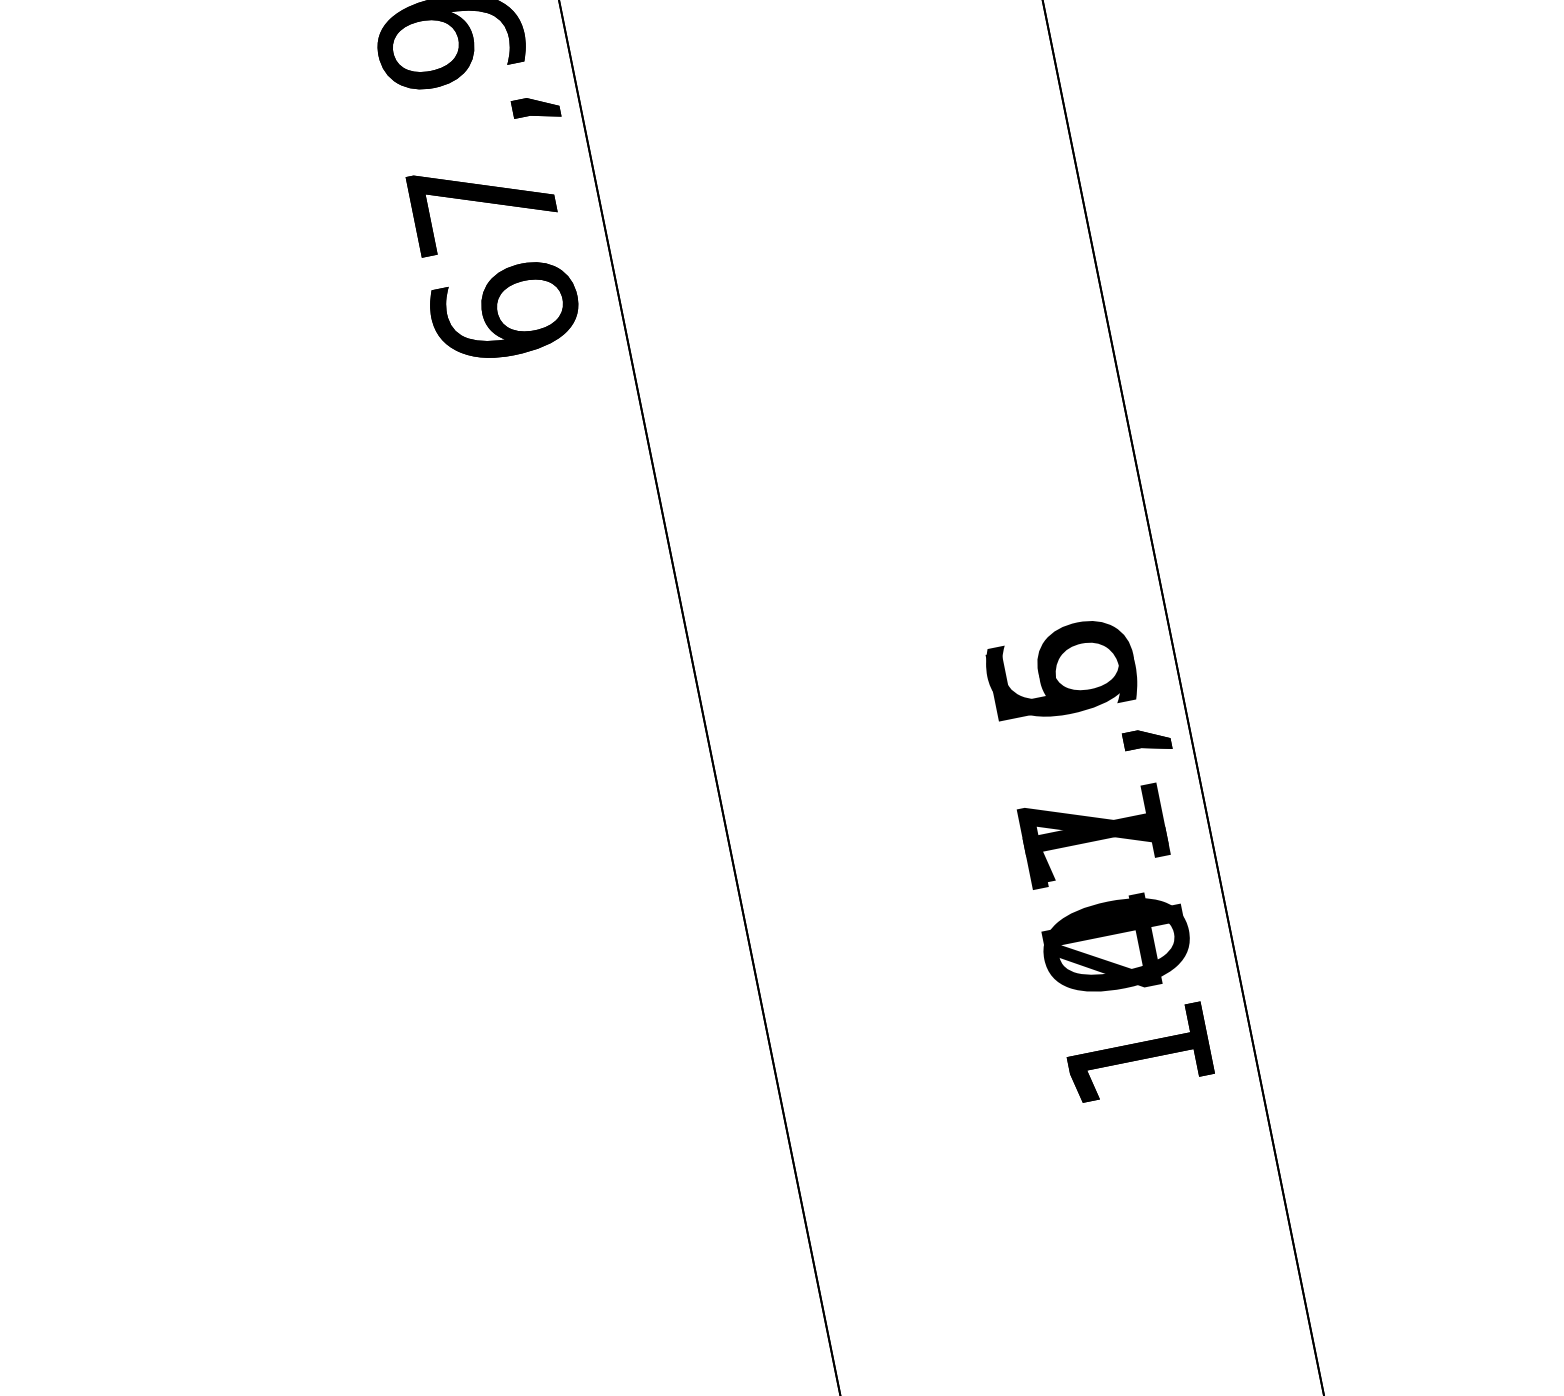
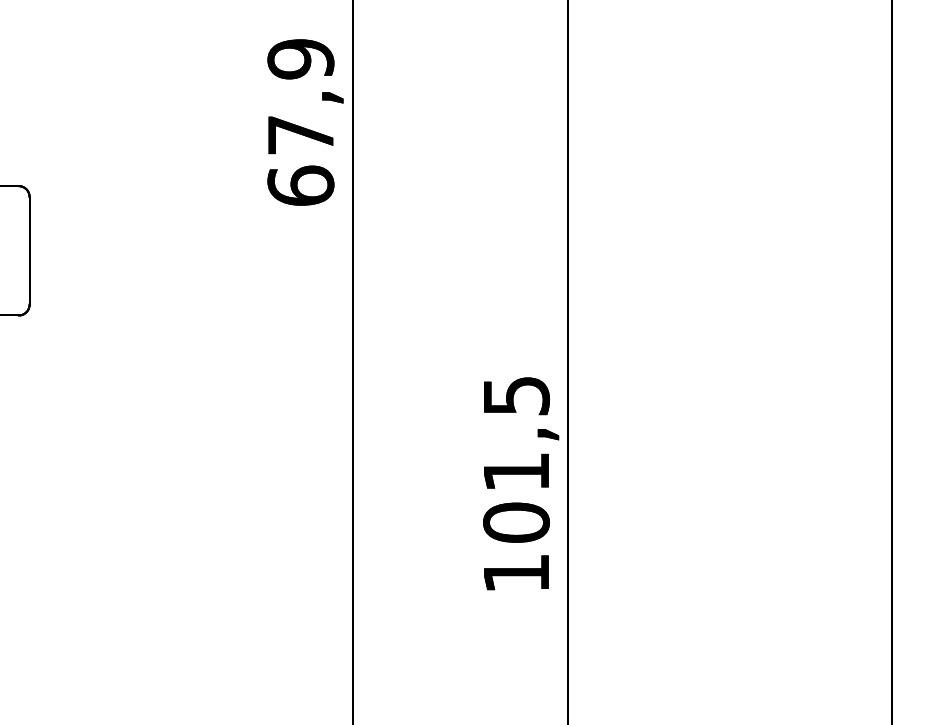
text: (1089, 808) -> (516, 459), 147,6 -> 101,5

